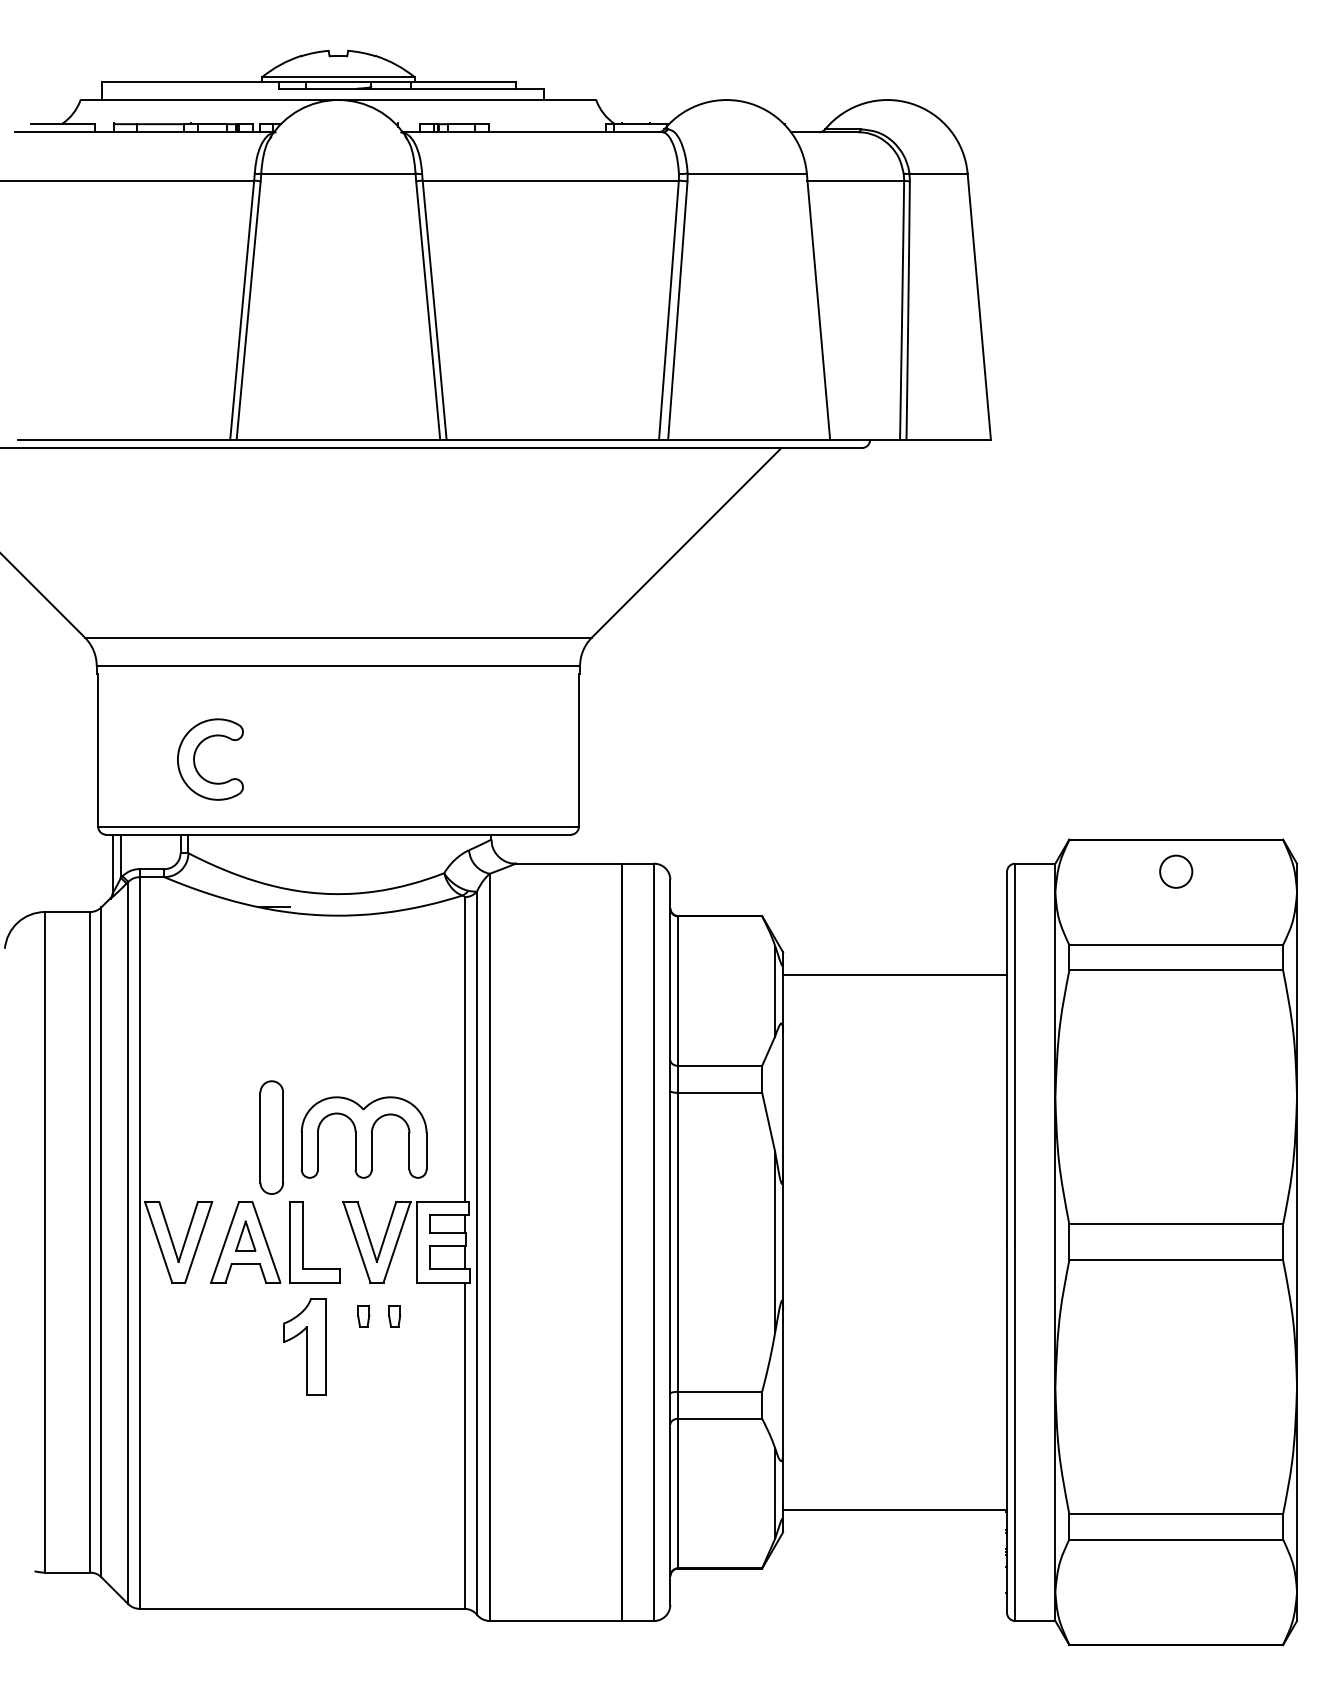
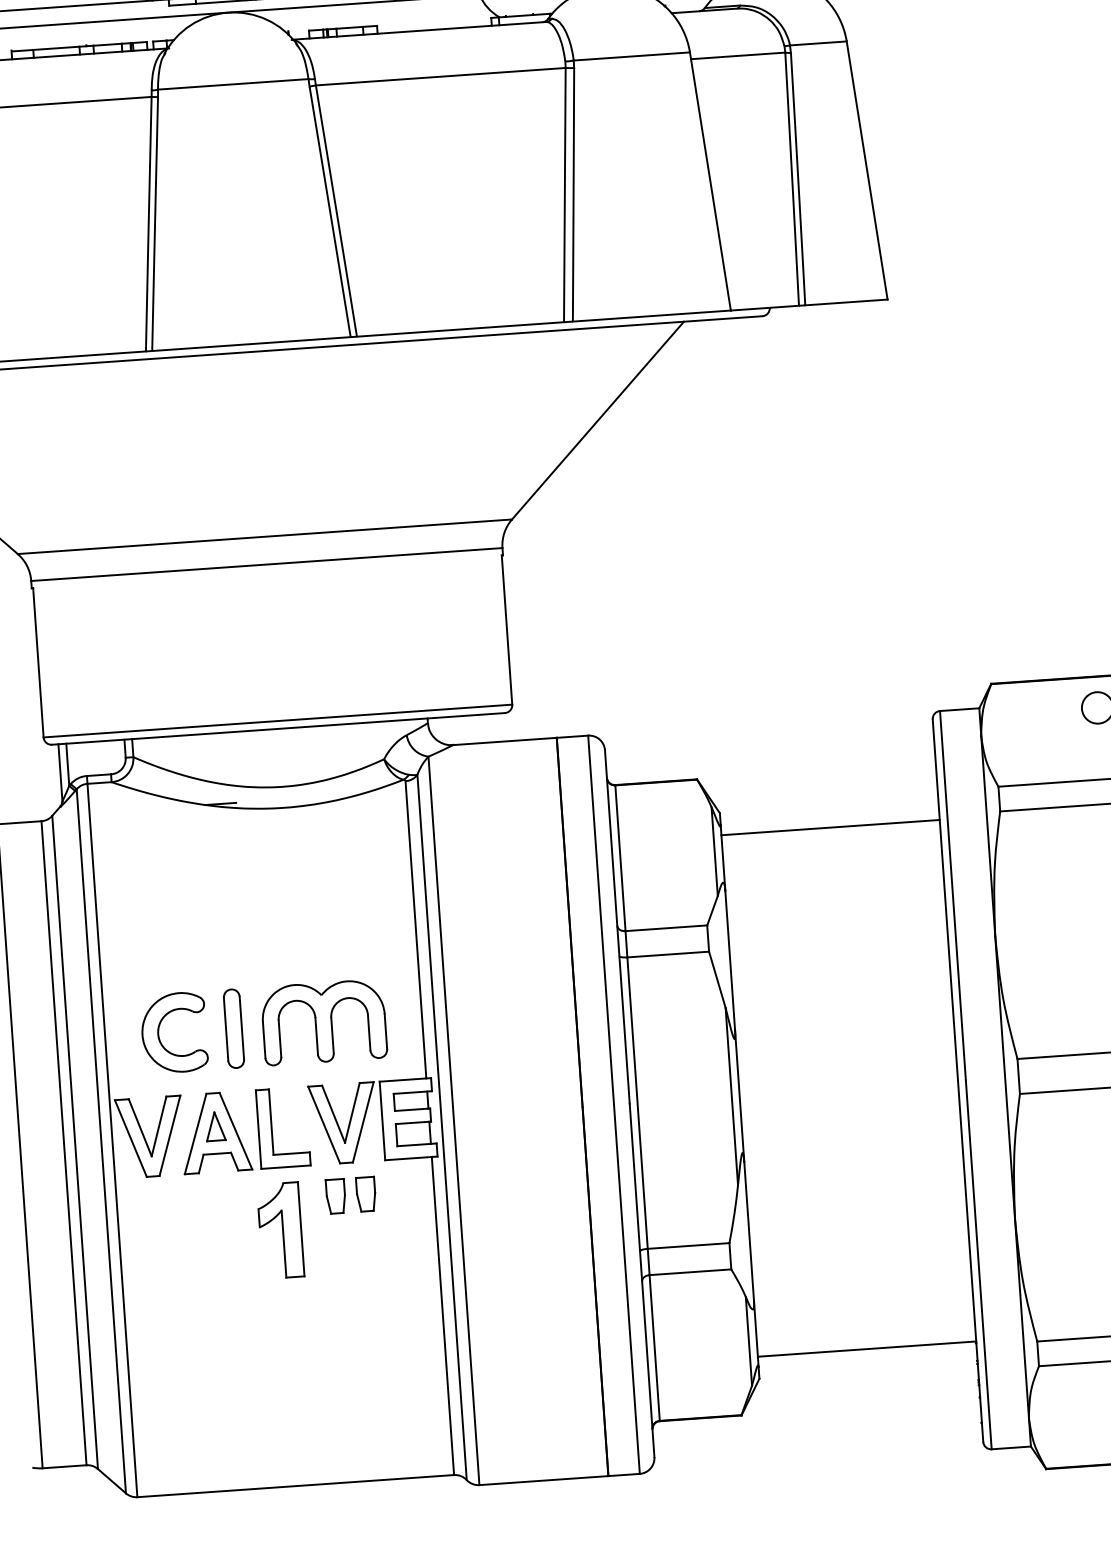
part: (195, 756) -> (159, 1030), moved
part: (271, 1137) -> (233, 1028), size x0.71
part: (363, 1316) -> (335, 1196), size x1.67
part: (394, 1316) -> (365, 1194), size x1.67

